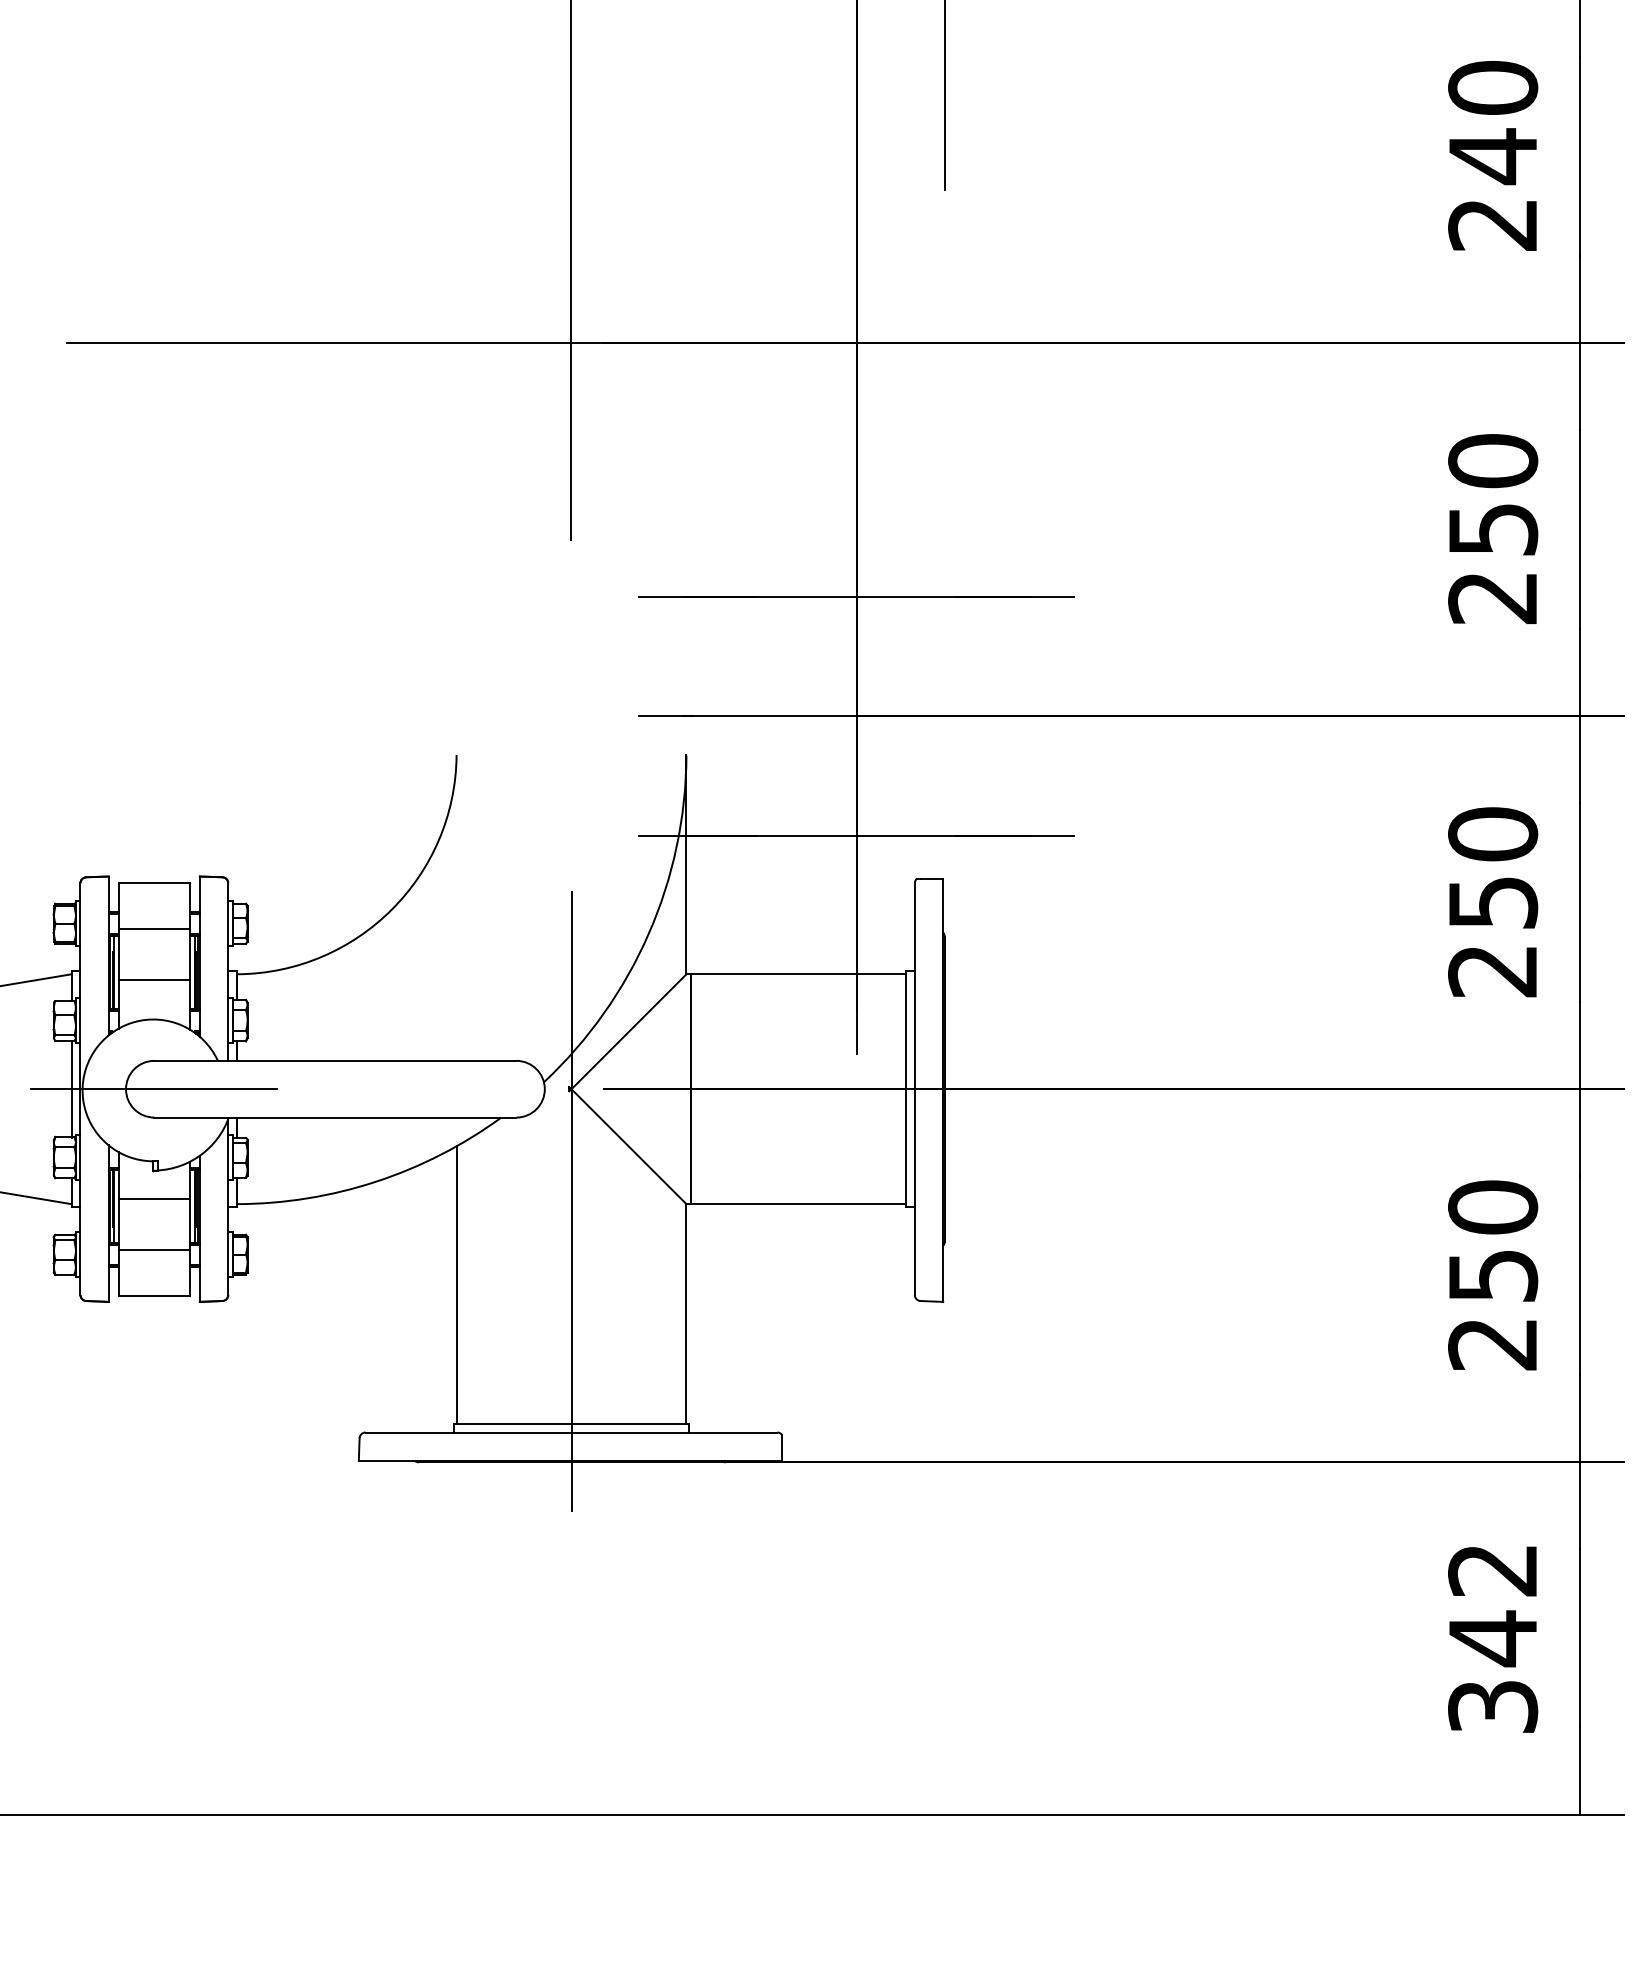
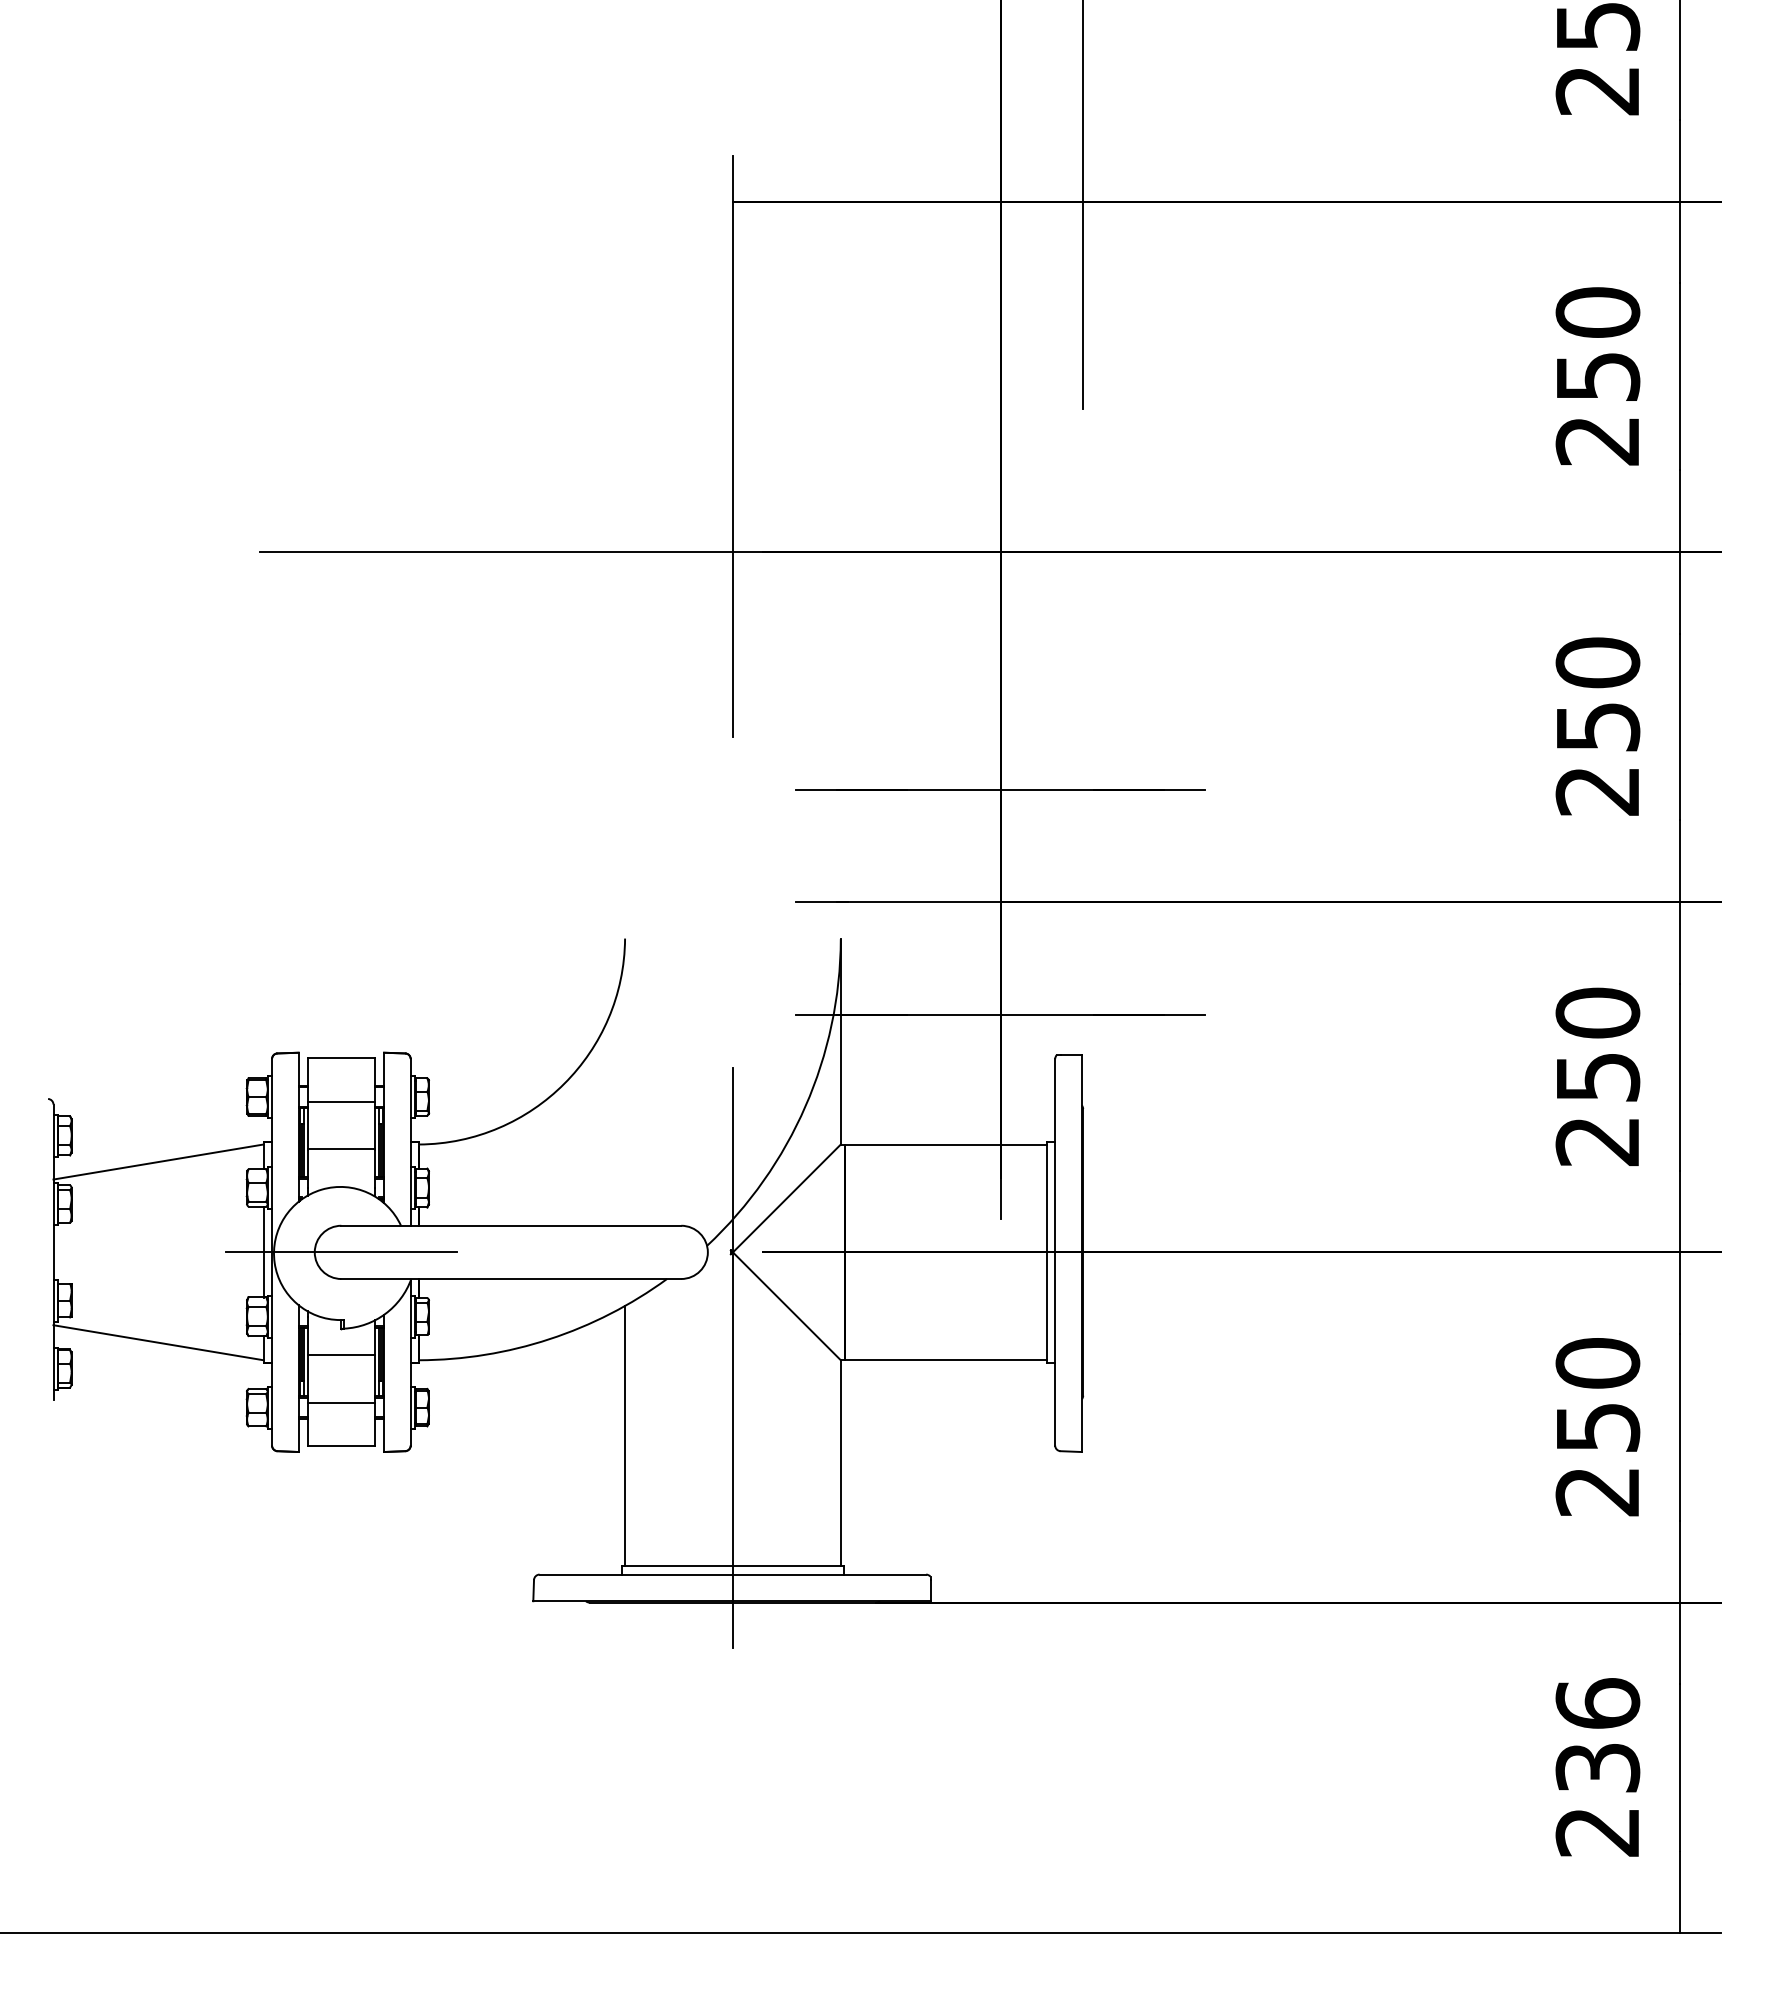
text: (1493, 156) -> (1598, 376), 240 -> 250
text: (1492, 1638) -> (1597, 1767), 342 -> 236

